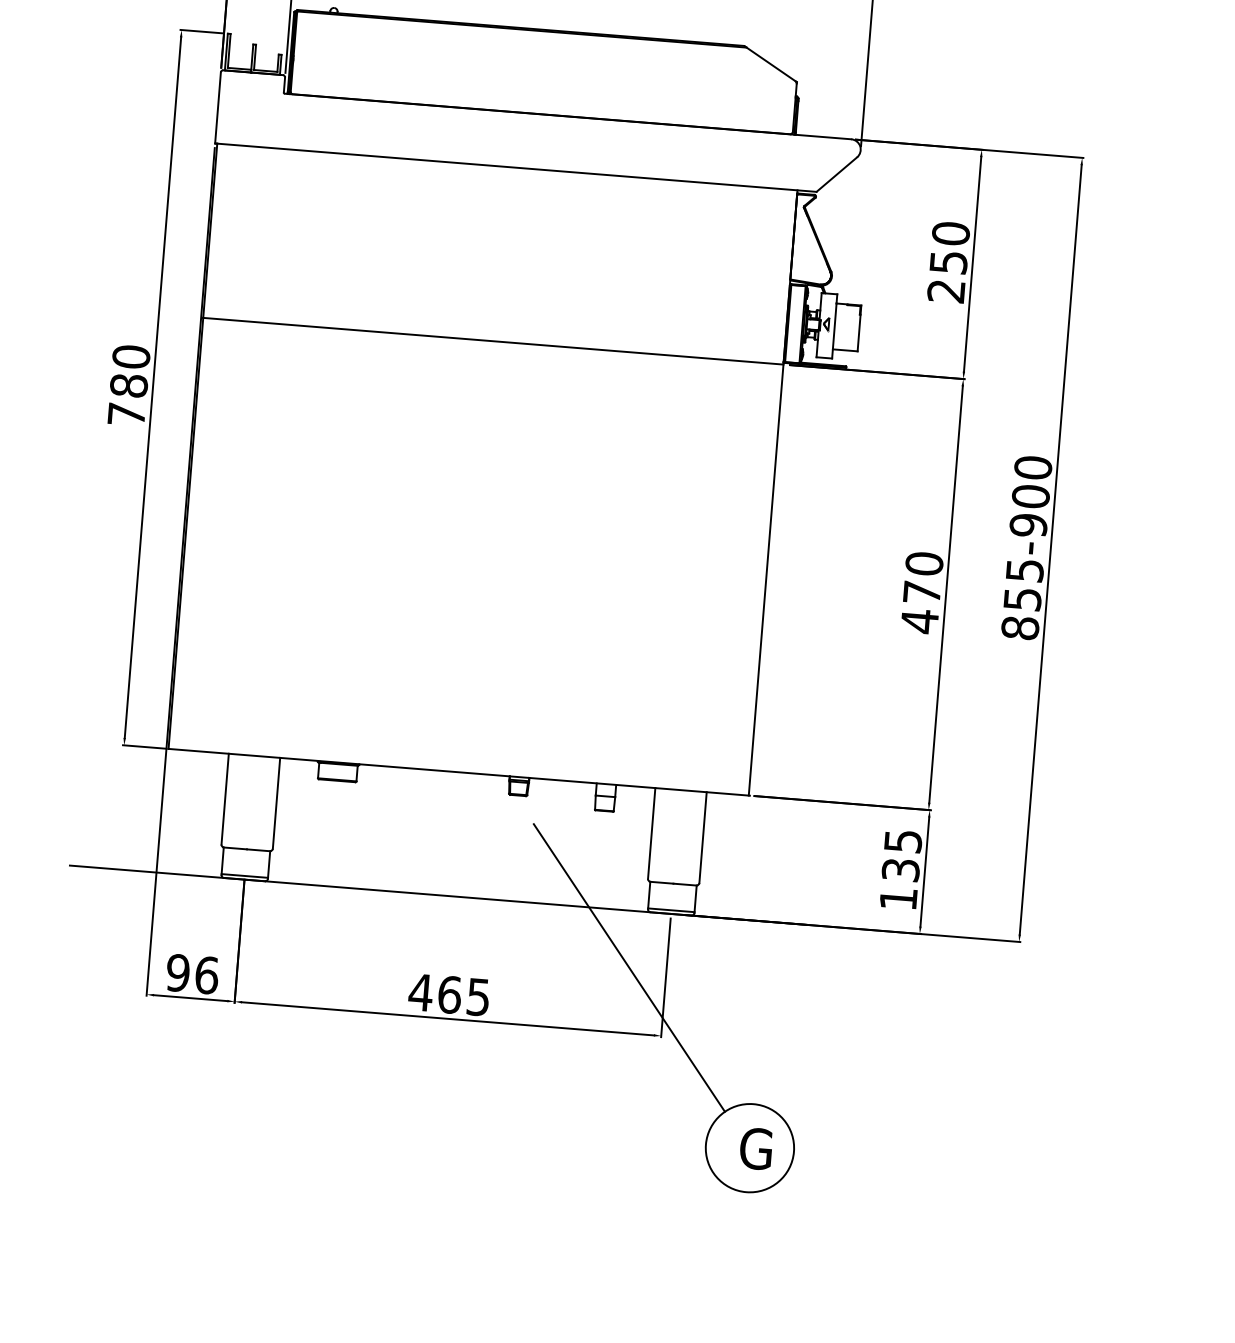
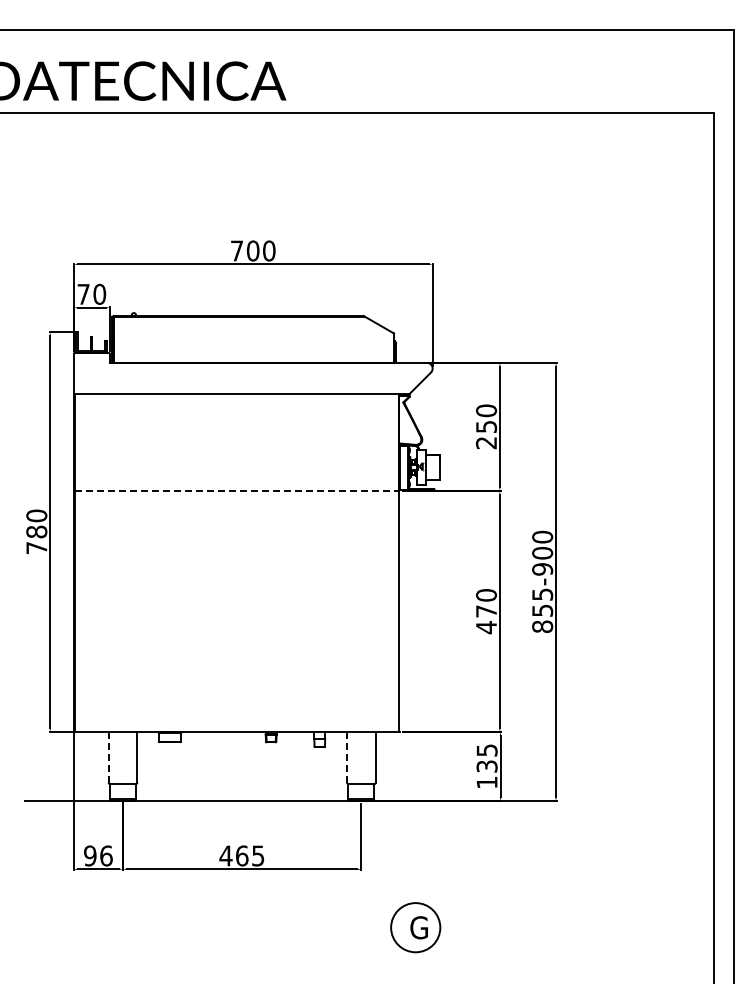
line: (493, 342) -> (237, 491), solid -> dashed
line: (224, 799) -> (108, 757), solid -> dashed
line: (652, 833) -> (347, 757), solid -> dashed
line: (629, 967) -> (340, 832), removed

